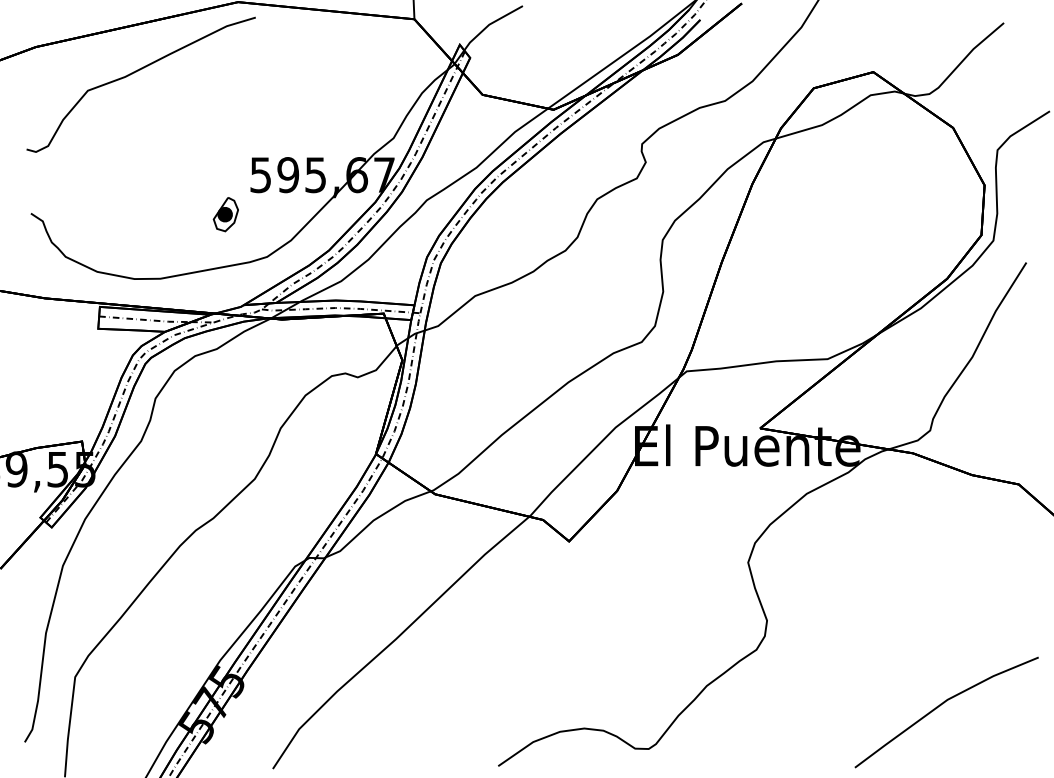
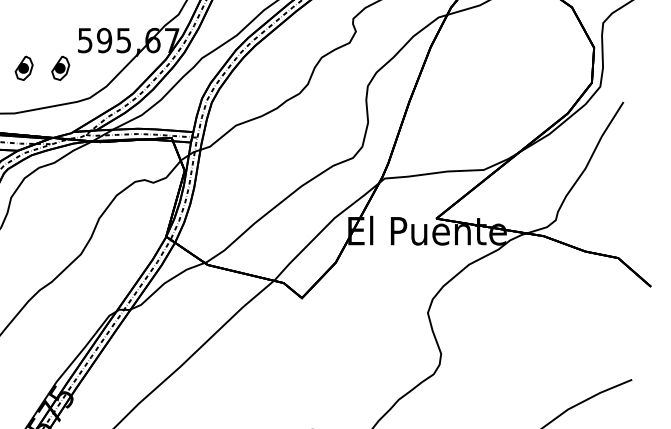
part: (173, 214) -> (23, 68), added

